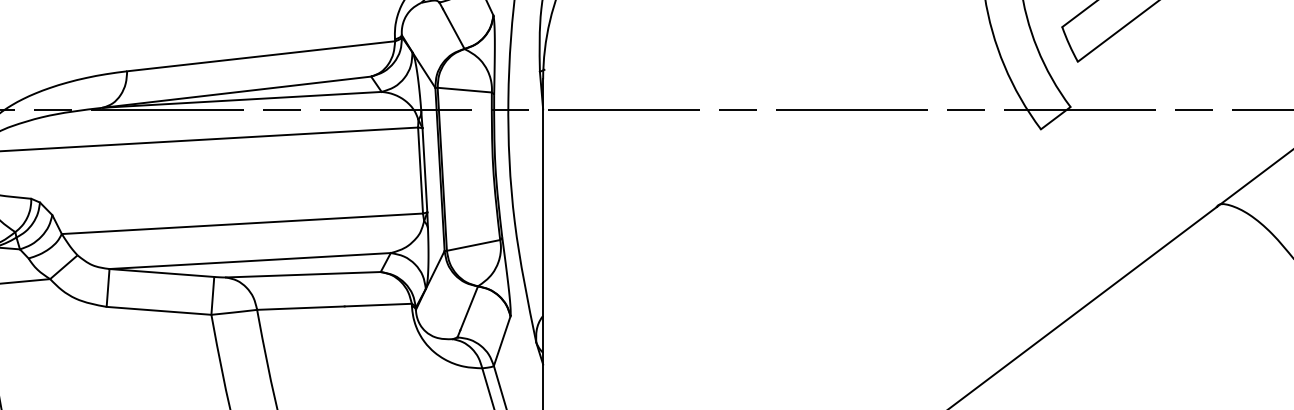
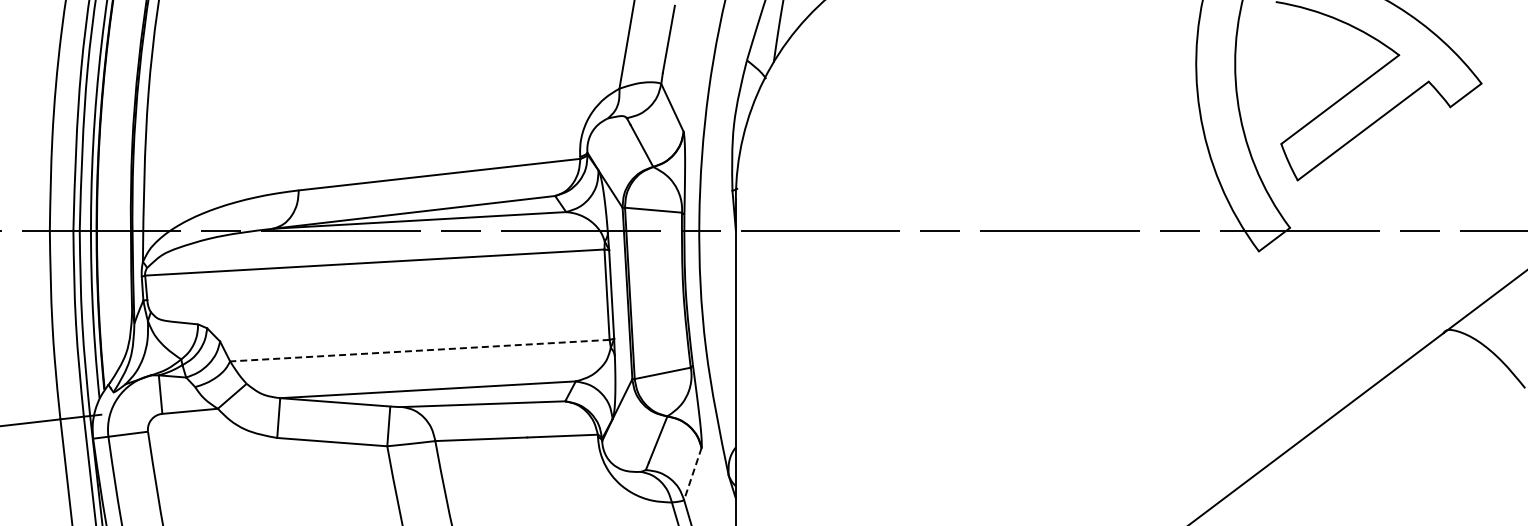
line: (242, 223) -> (419, 350), solid -> dashed
line: (501, 340) -> (692, 473), solid -> dashed

